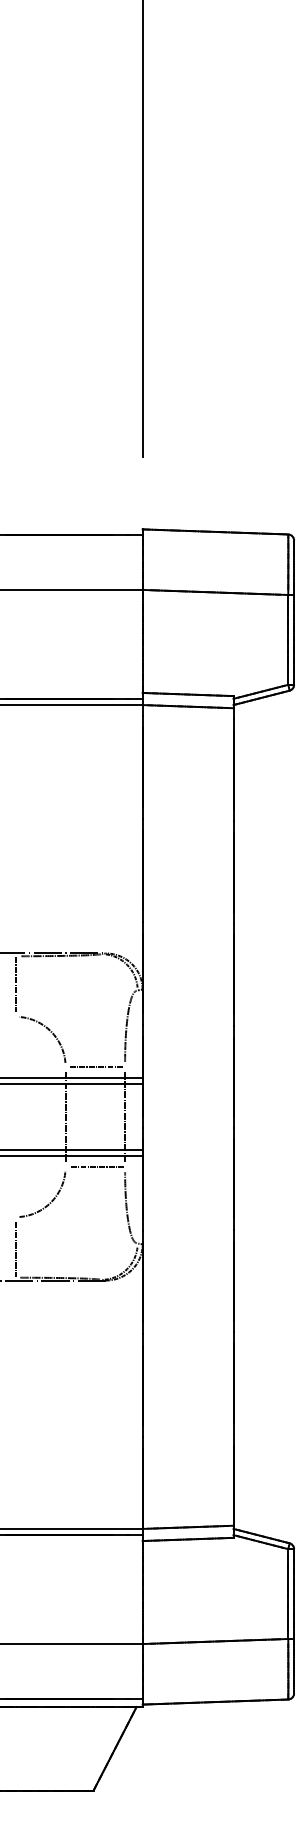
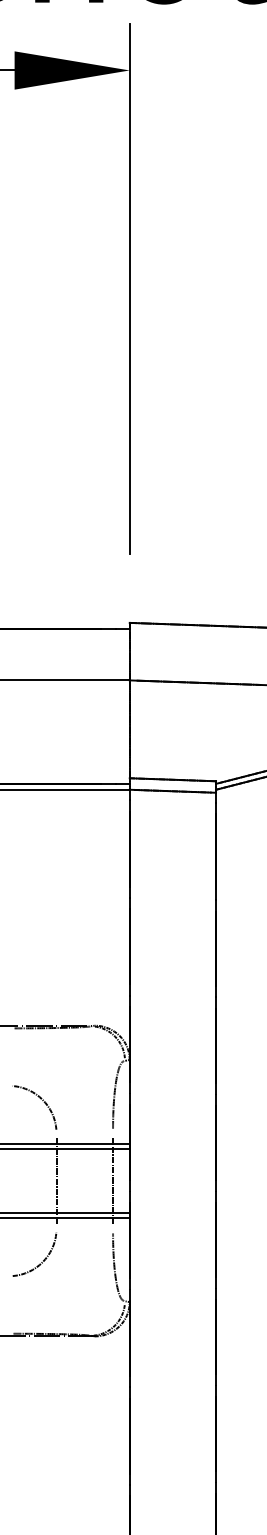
line: (15, 984) -> (8, 1055), removed
line: (96, 1066) -> (85, 1133), removed
line: (96, 1167) -> (85, 1229), removed
line: (15, 1249) -> (8, 1306), removed

